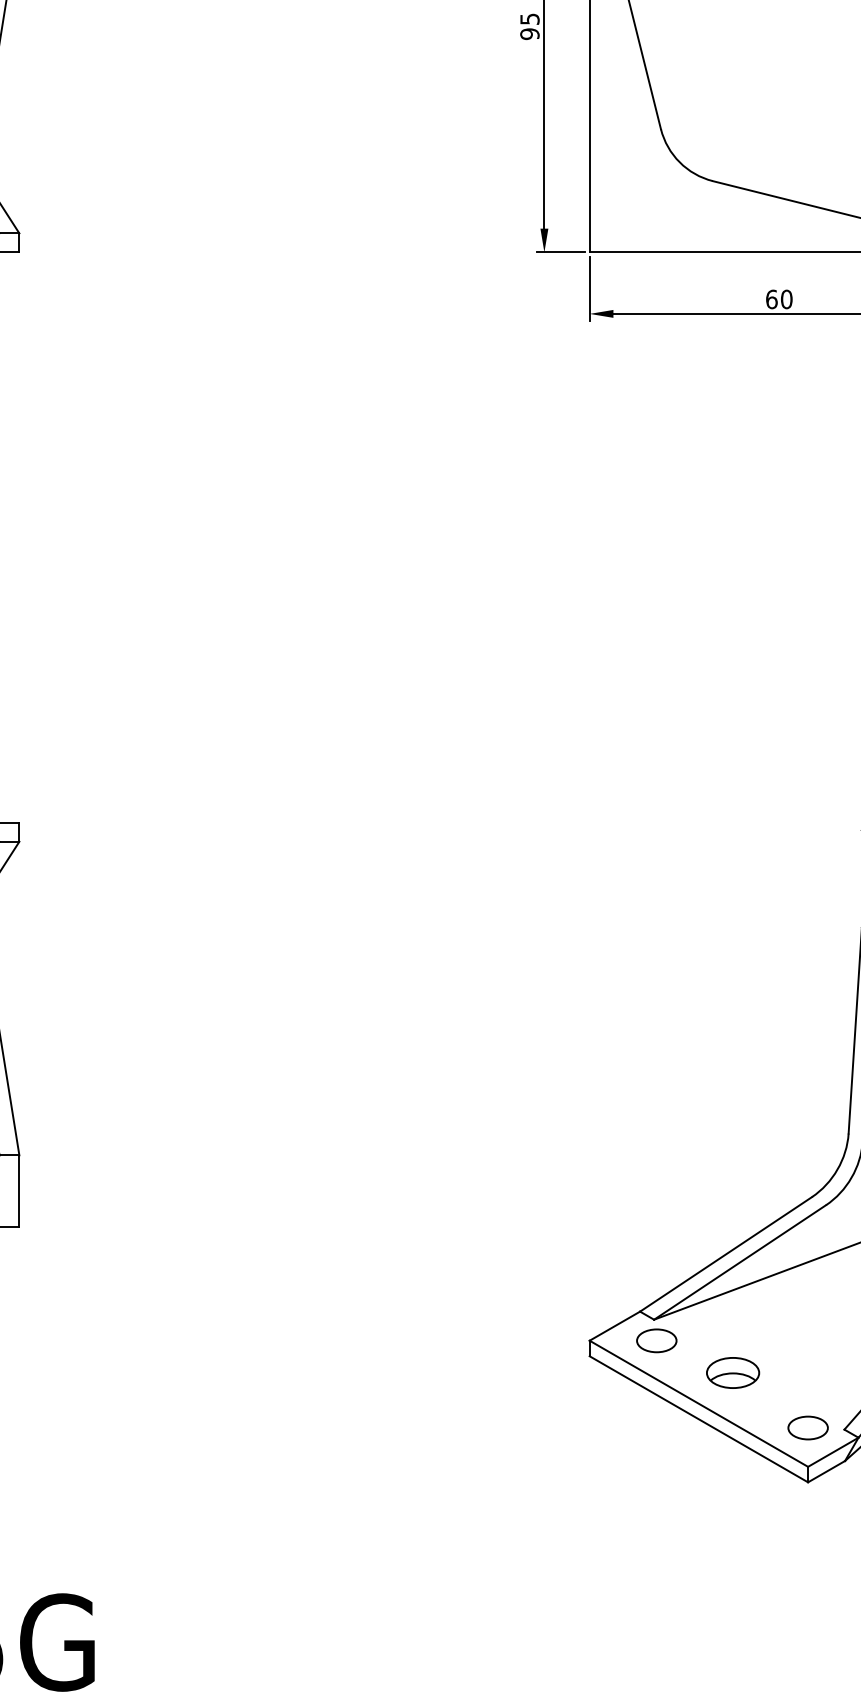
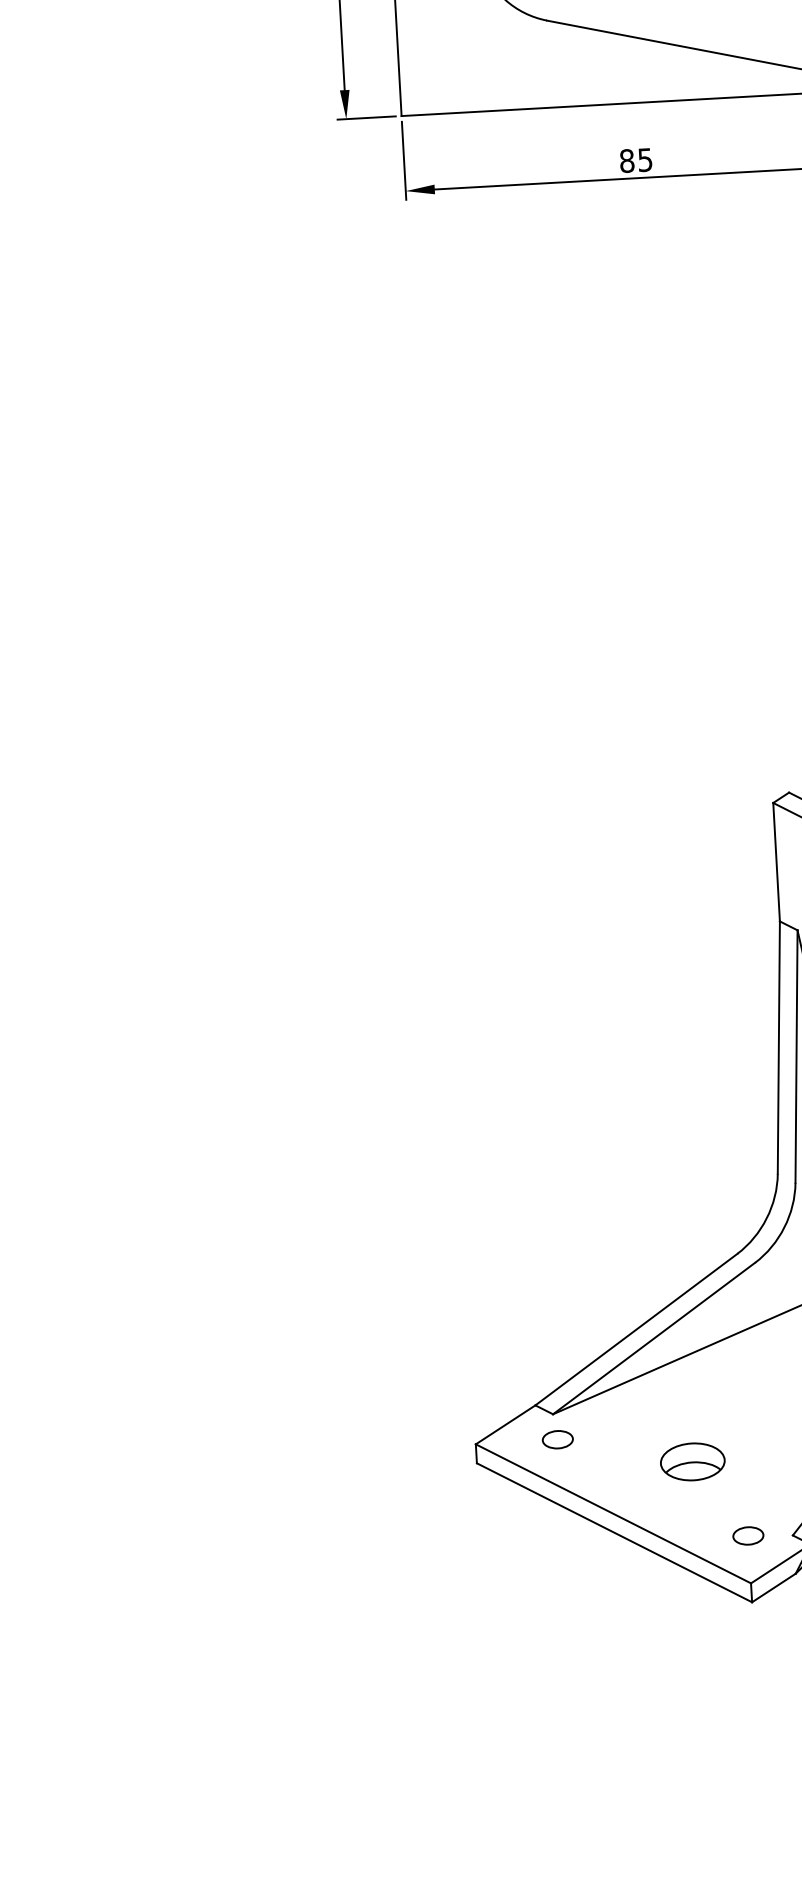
text: (779, 299) -> (636, 160), 60 -> 85
part: (656, 1340) -> (557, 1439), size x0.62
part: (733, 1372) -> (693, 1461), moved
part: (807, 1427) -> (747, 1535), size x0.62

